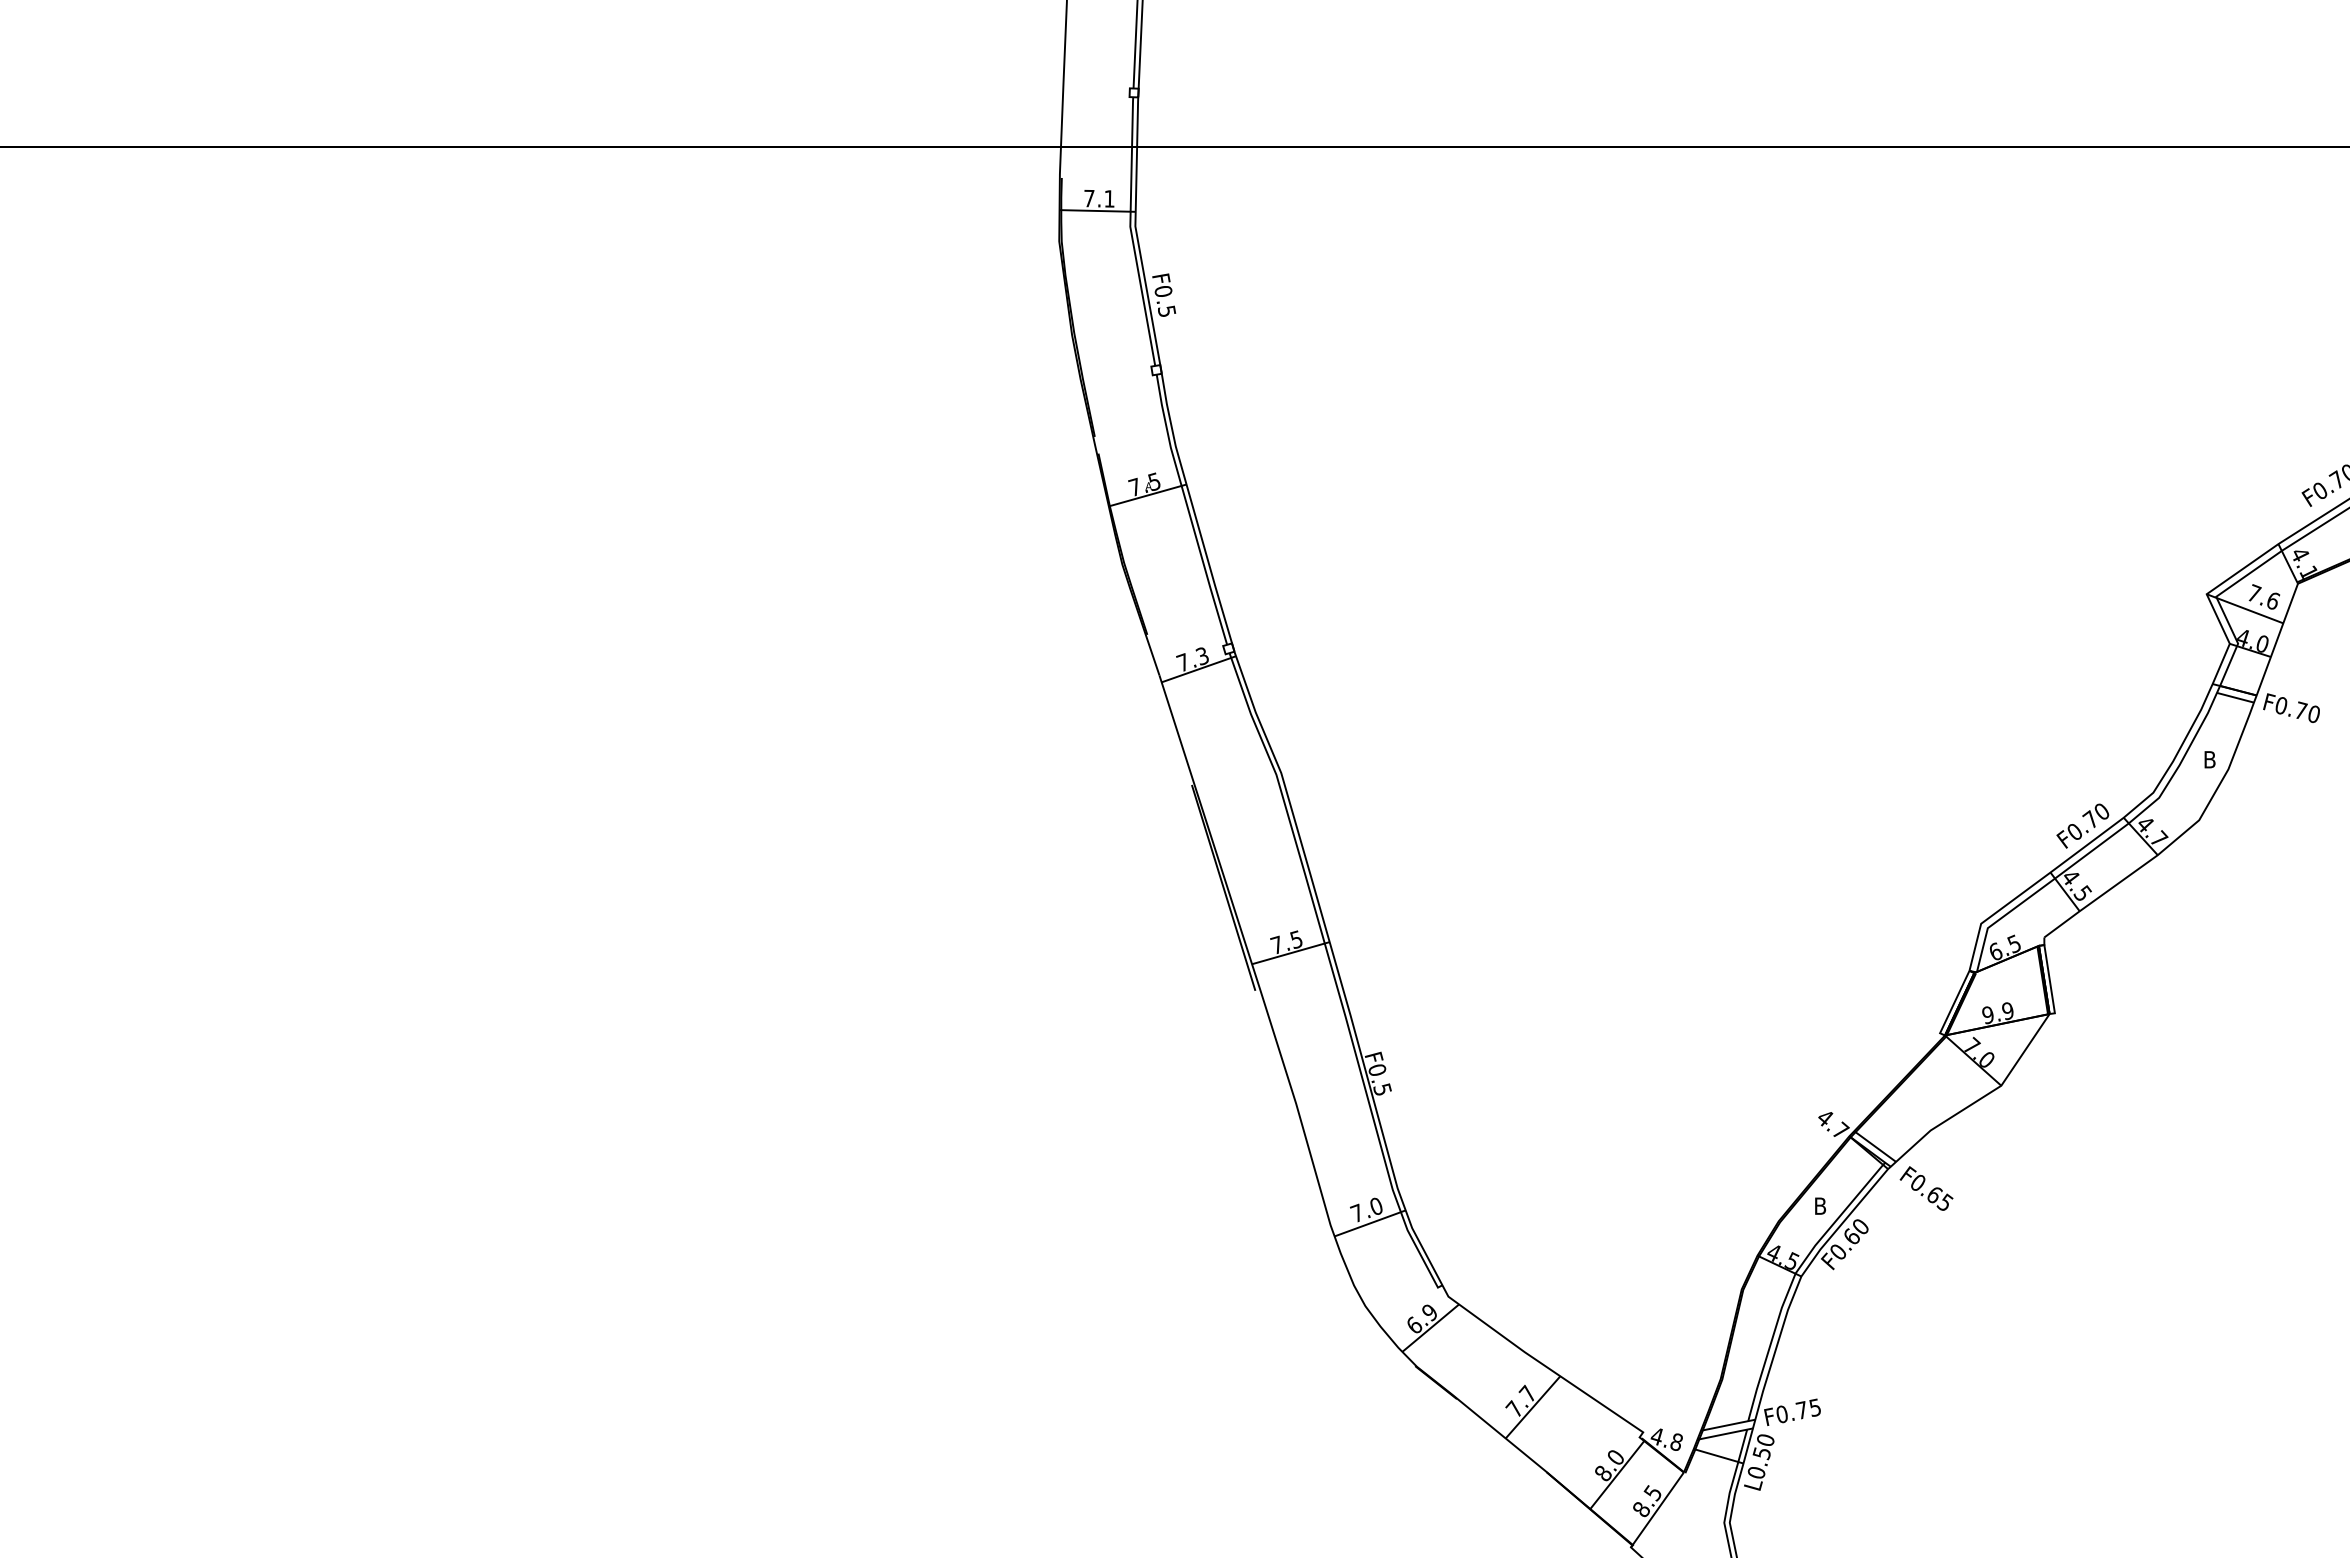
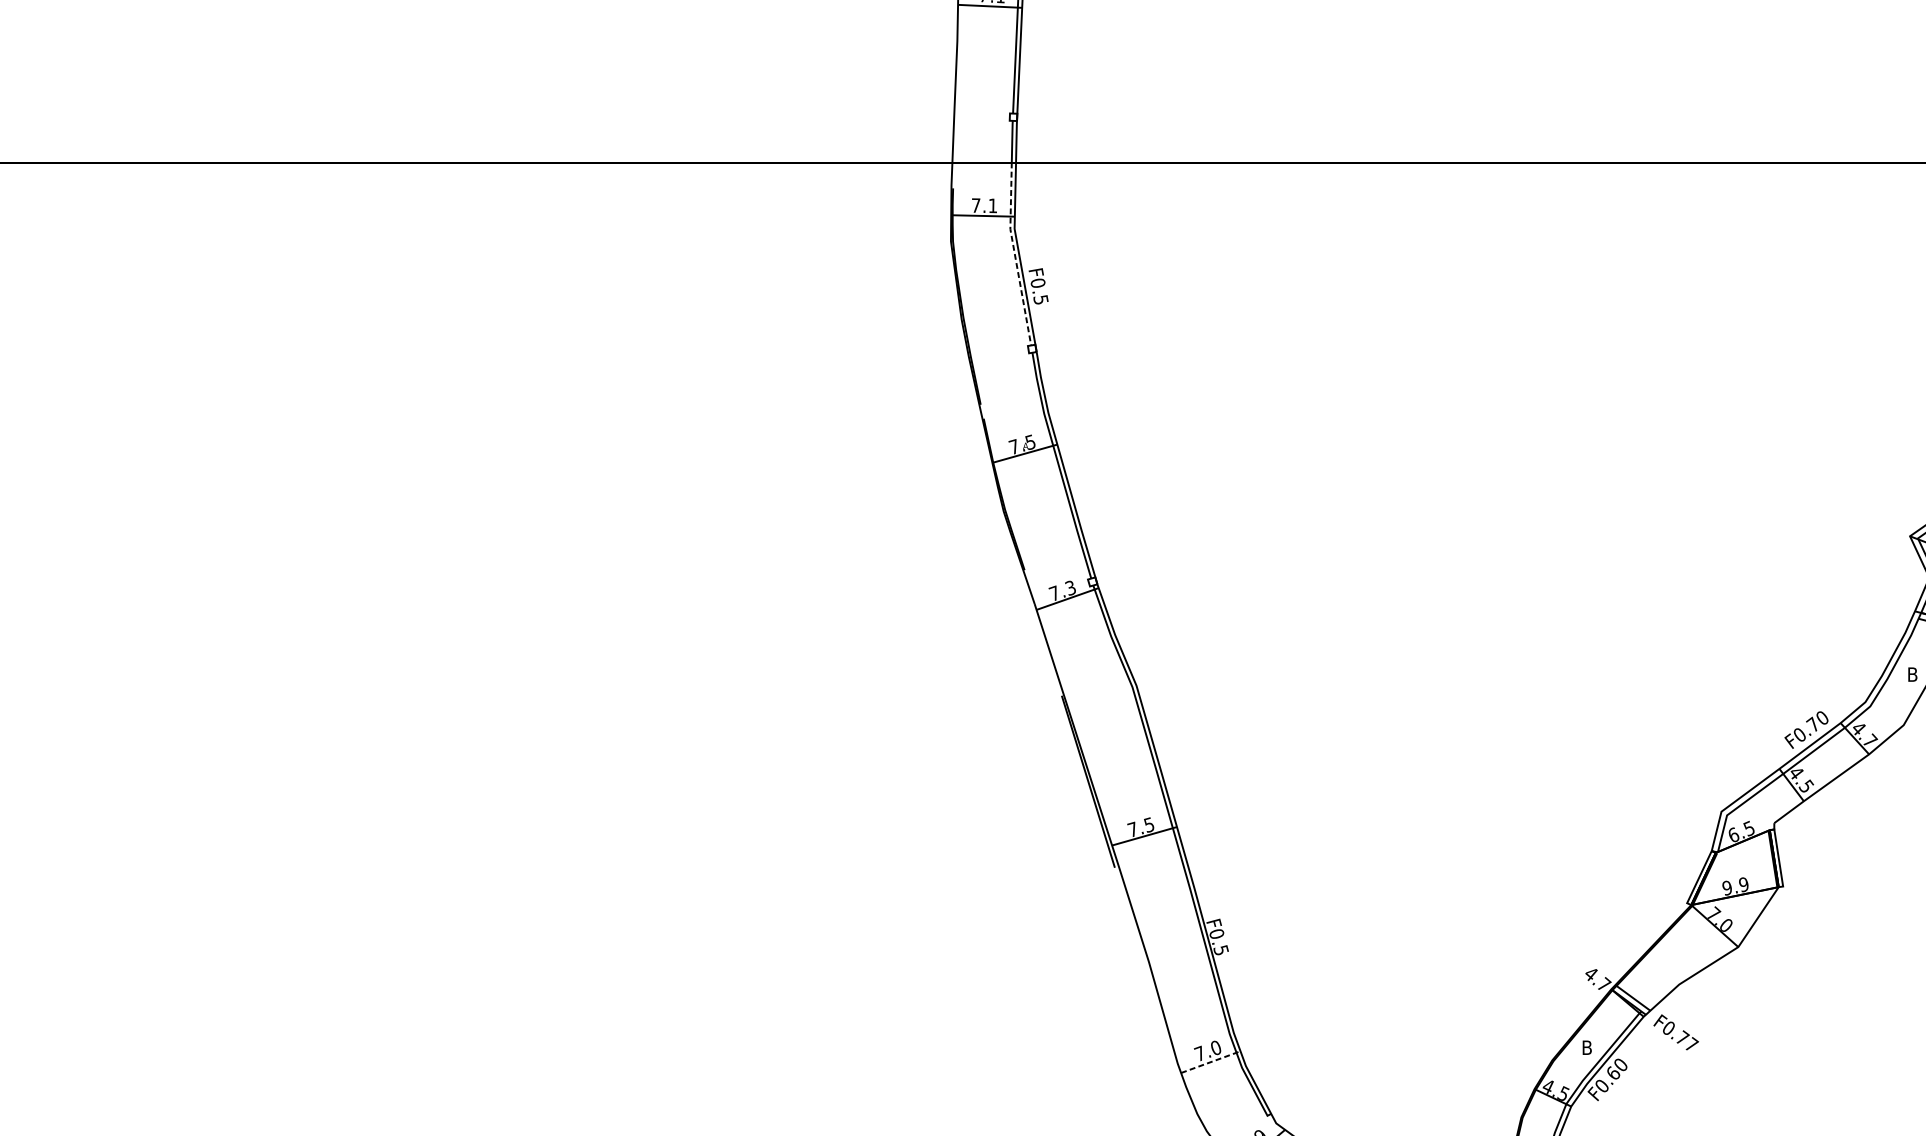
line: (1135, 257) -> (1014, 254), solid -> dashed
text: (1940, 1197) -> (1687, 1040), F0.65 -> F0.77
line: (1370, 1223) -> (1211, 1062), solid -> dashed

